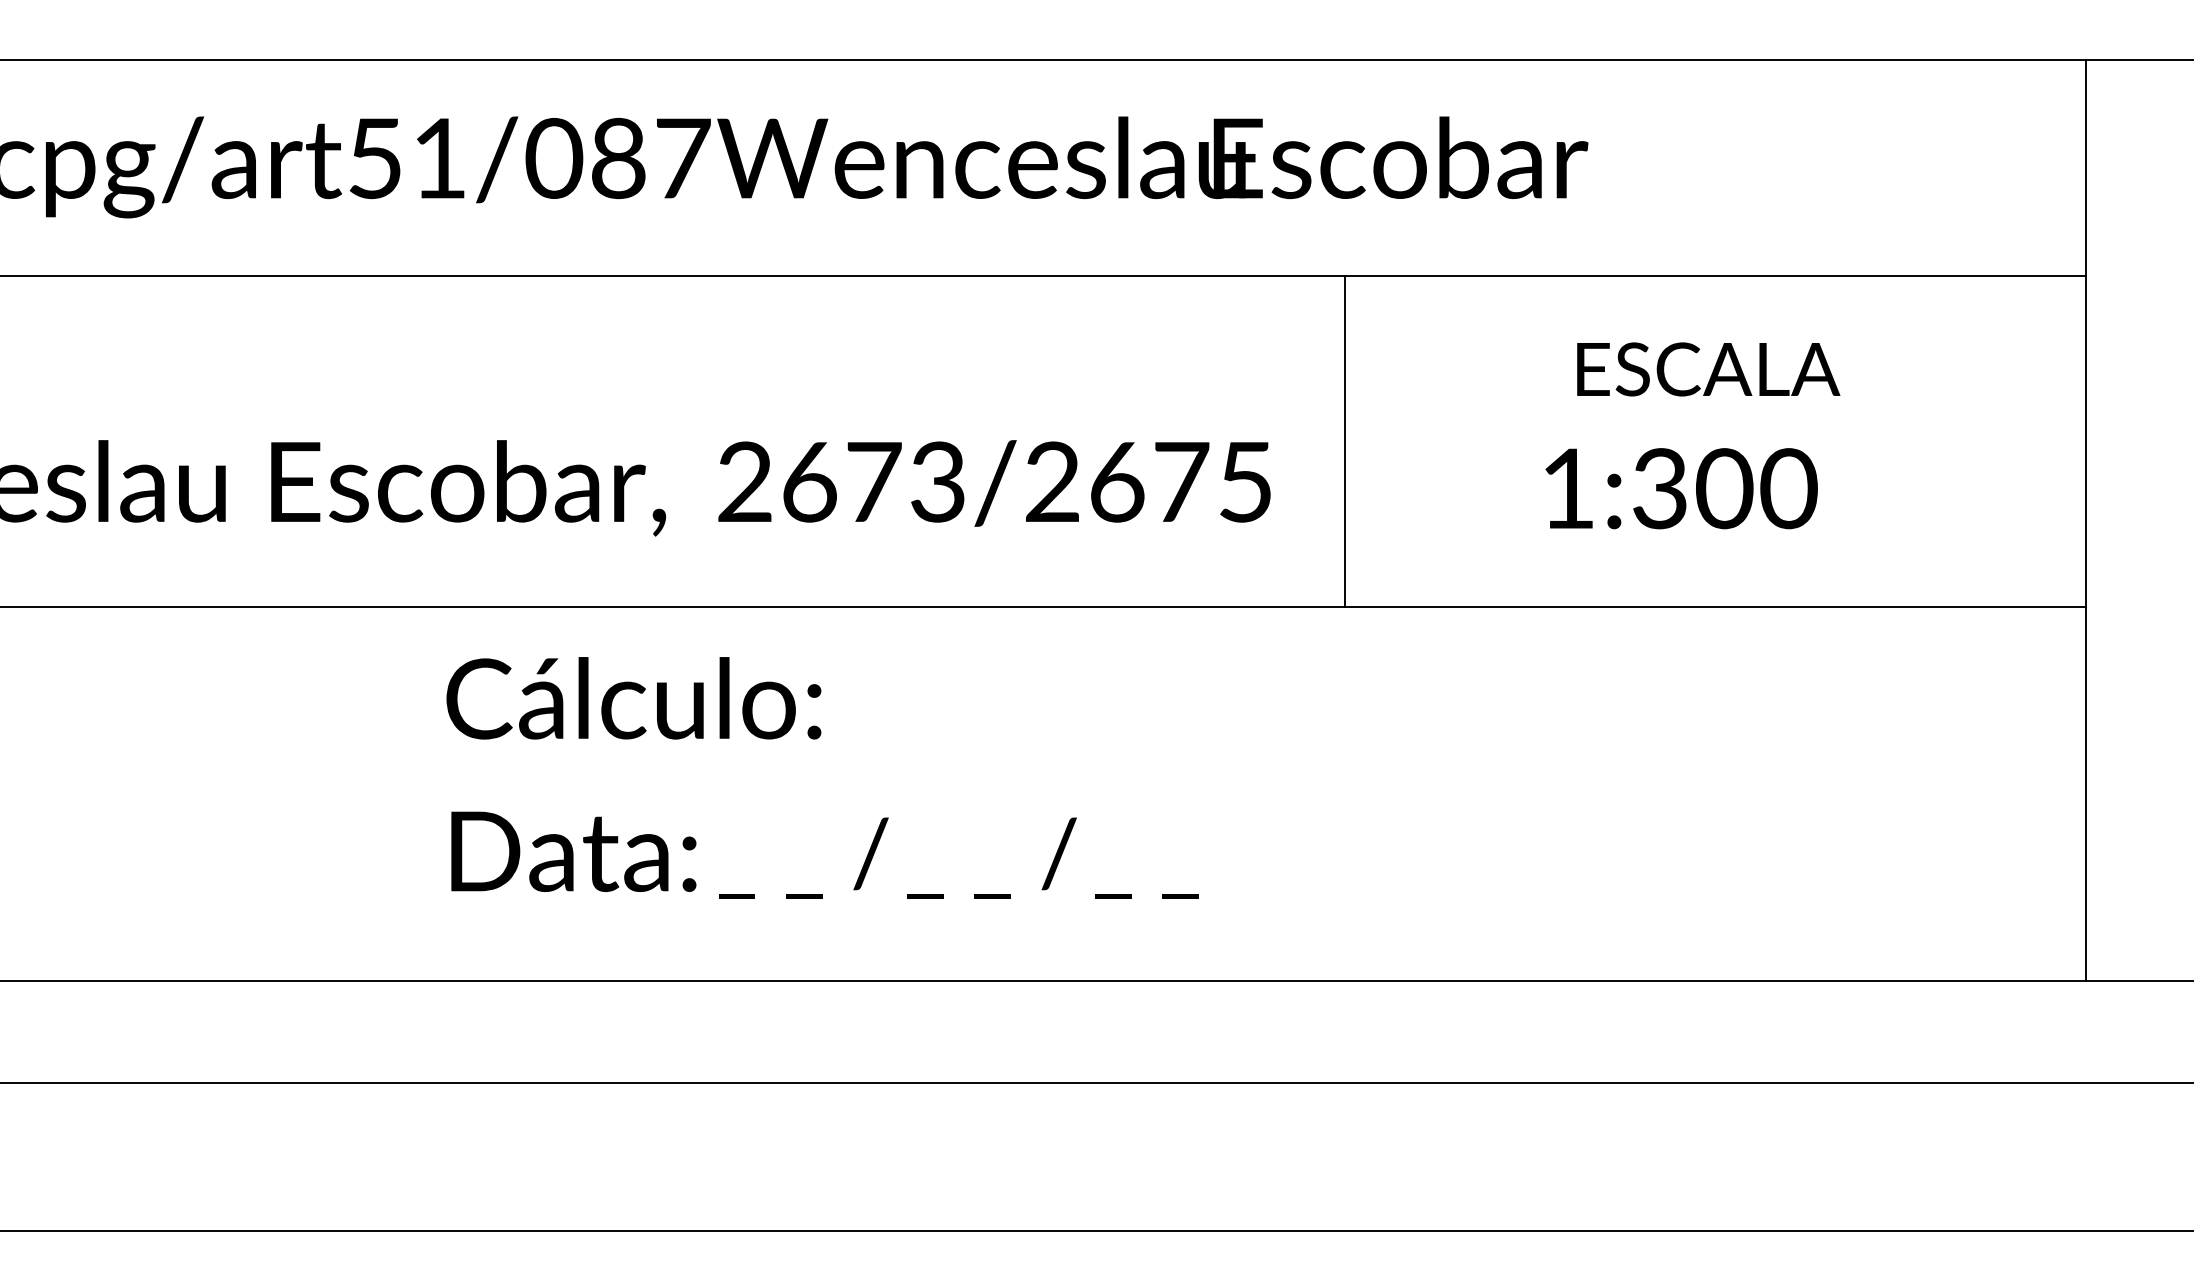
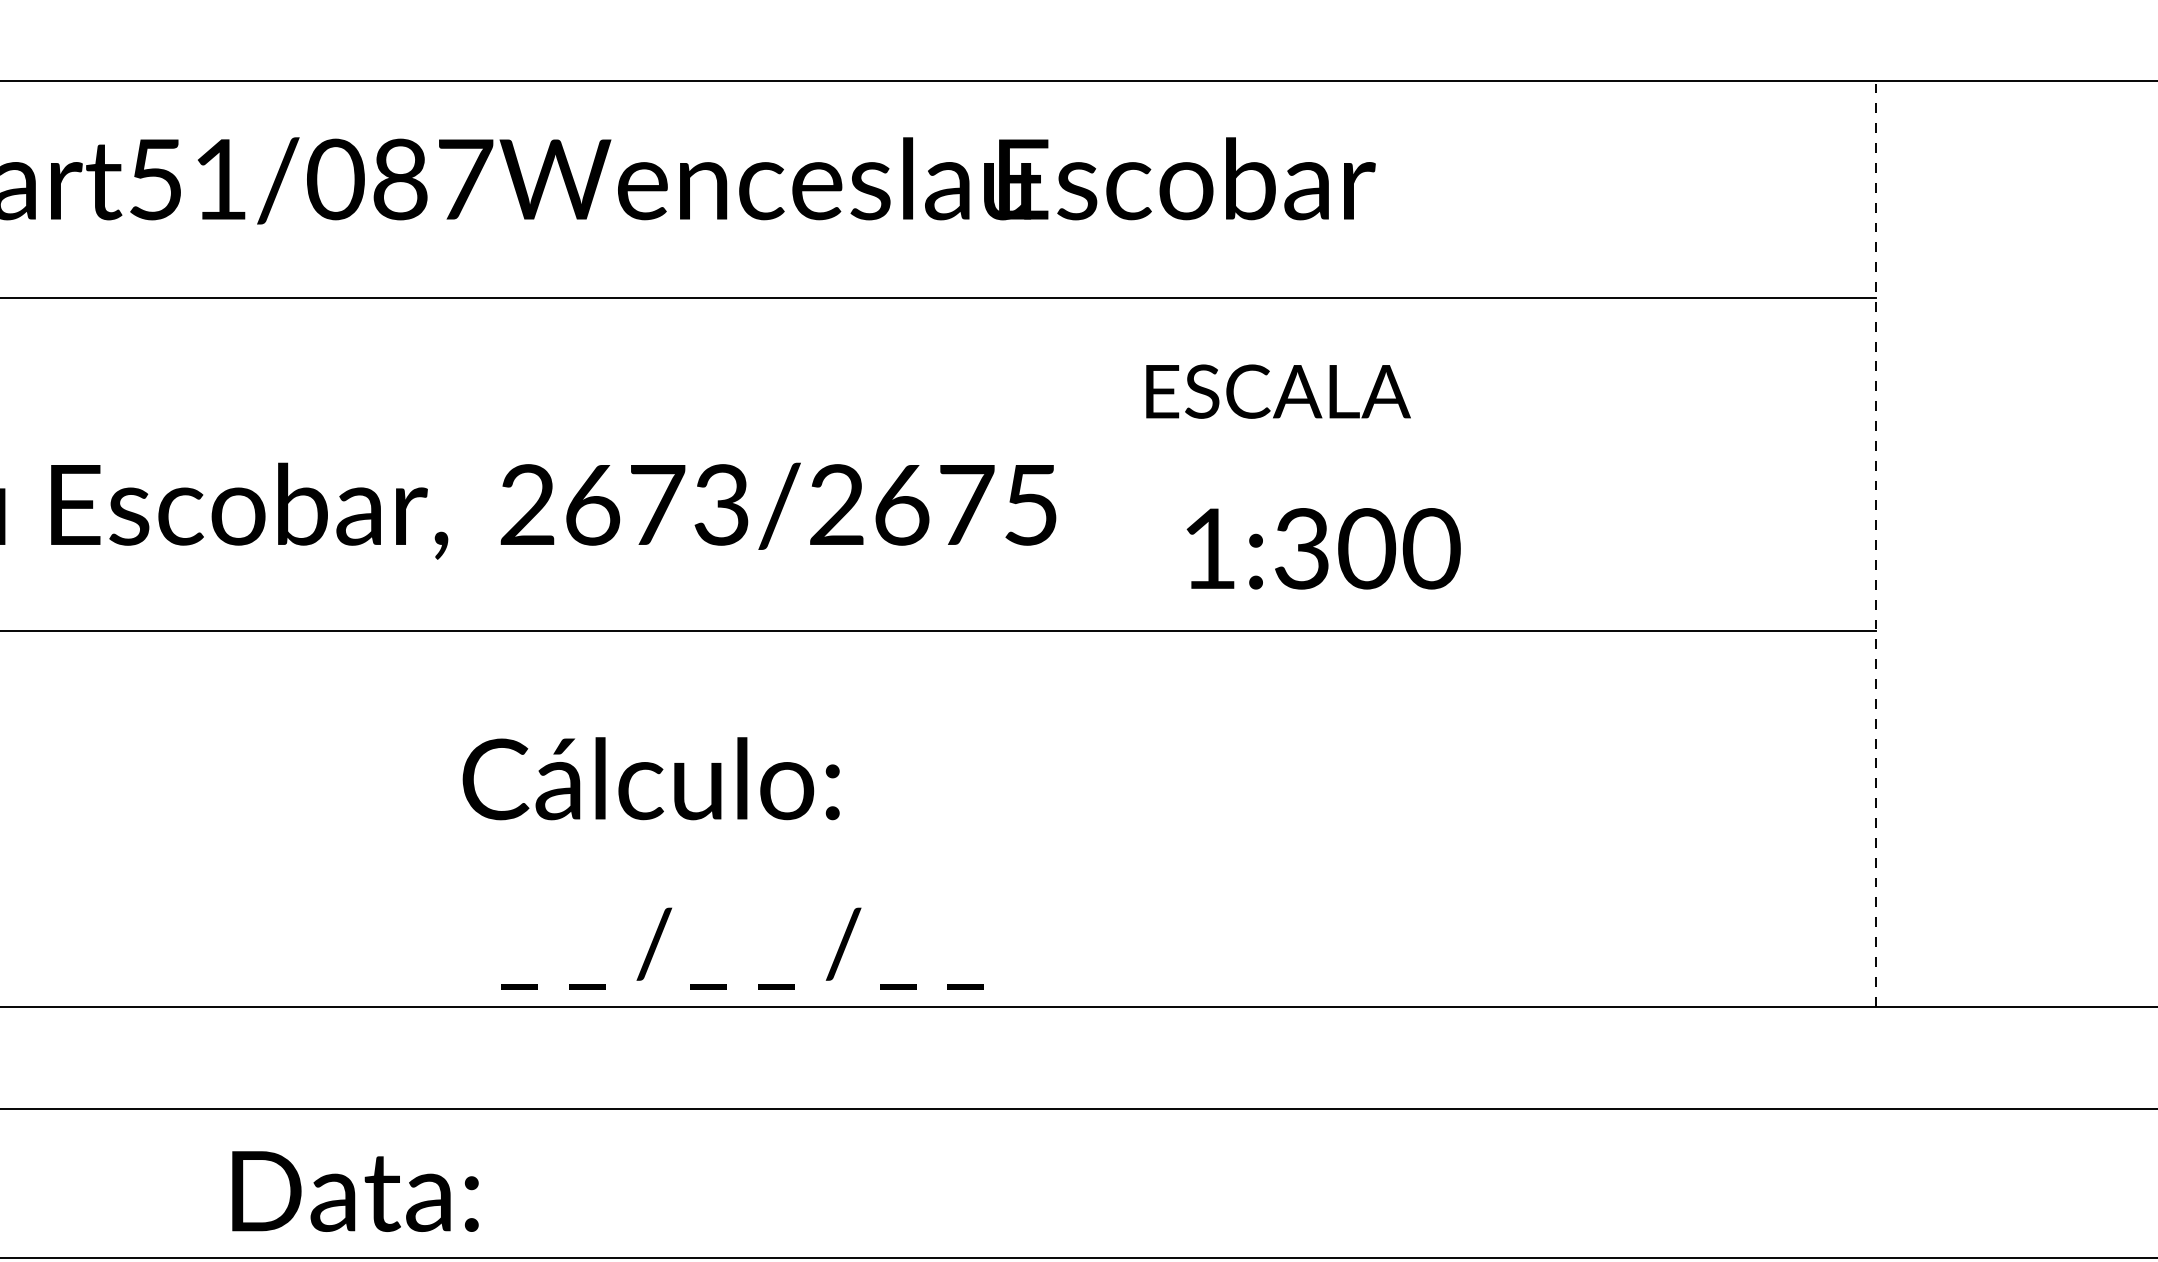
text: (1708, 369) -> (1278, 391), moved
line: (1345, 441) -> (1131, 464), removed
text: (1681, 488) -> (1323, 548), moved
line: (2085, 520) -> (1875, 543), solid -> dashed
text: (633, 698) -> (650, 778), moved
text: (573, 851) -> (355, 1191), moved
text: (958, 857) -> (742, 947), moved

